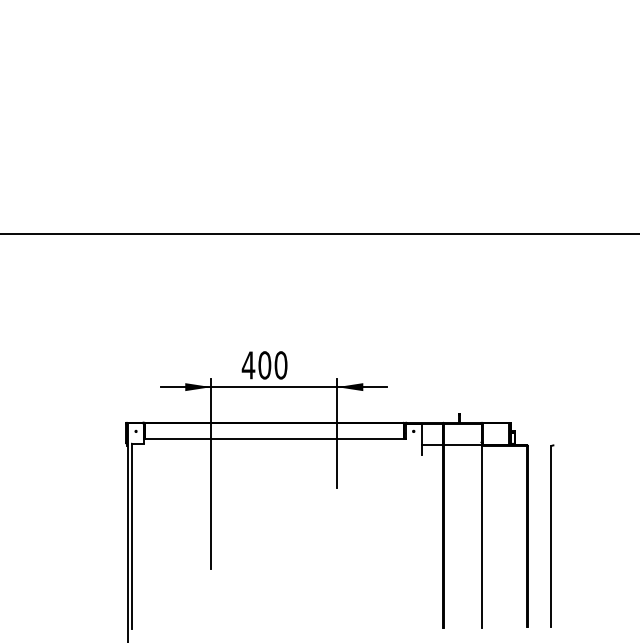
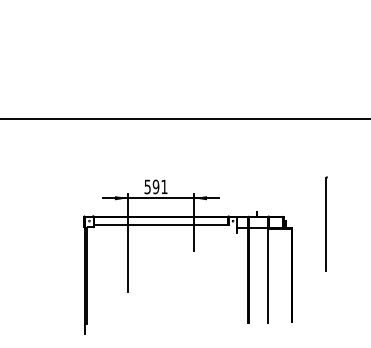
text: (263, 364) -> (155, 186), 400 -> 591
line: (551, 534) -> (326, 223), moved

